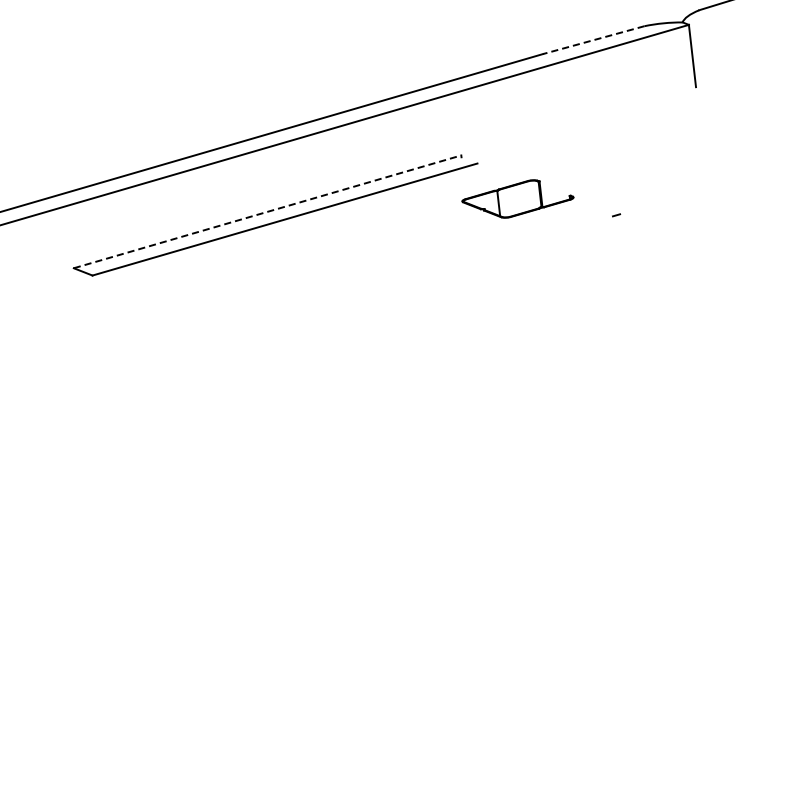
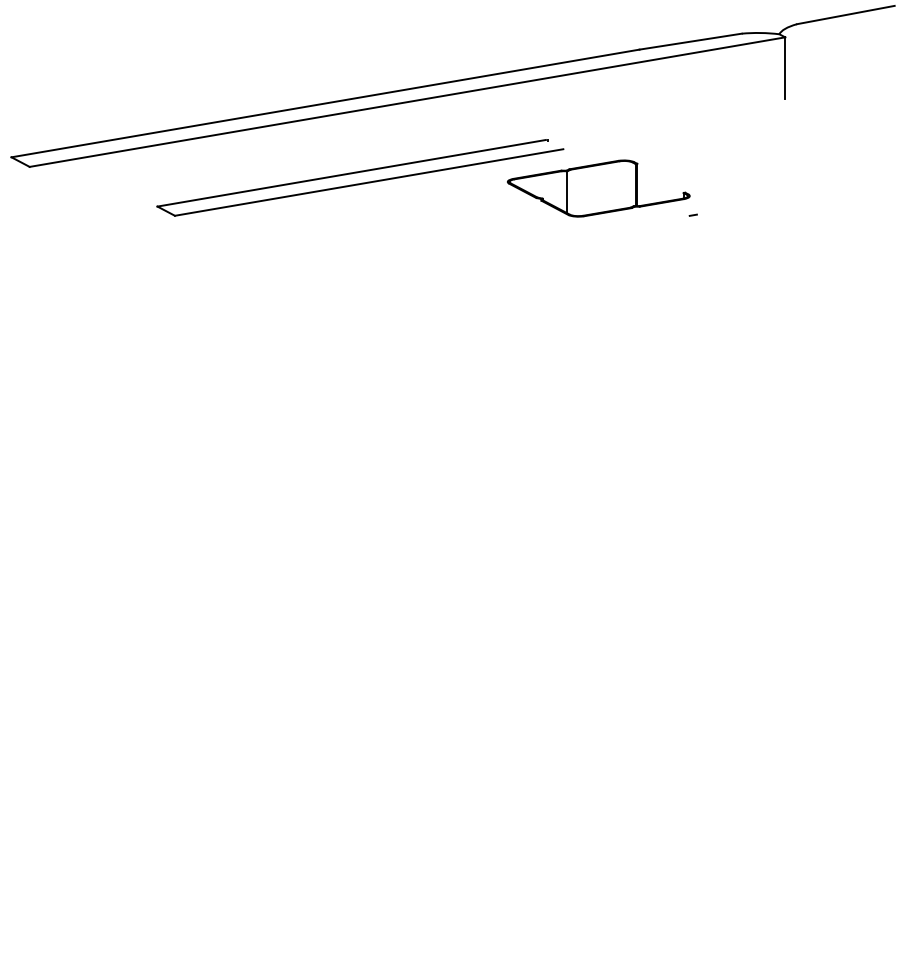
line: (593, 39) -> (690, 41), dashed -> solid
part: (517, 199) -> (598, 188), size x1.67
line: (267, 212) -> (352, 173), dashed -> solid

